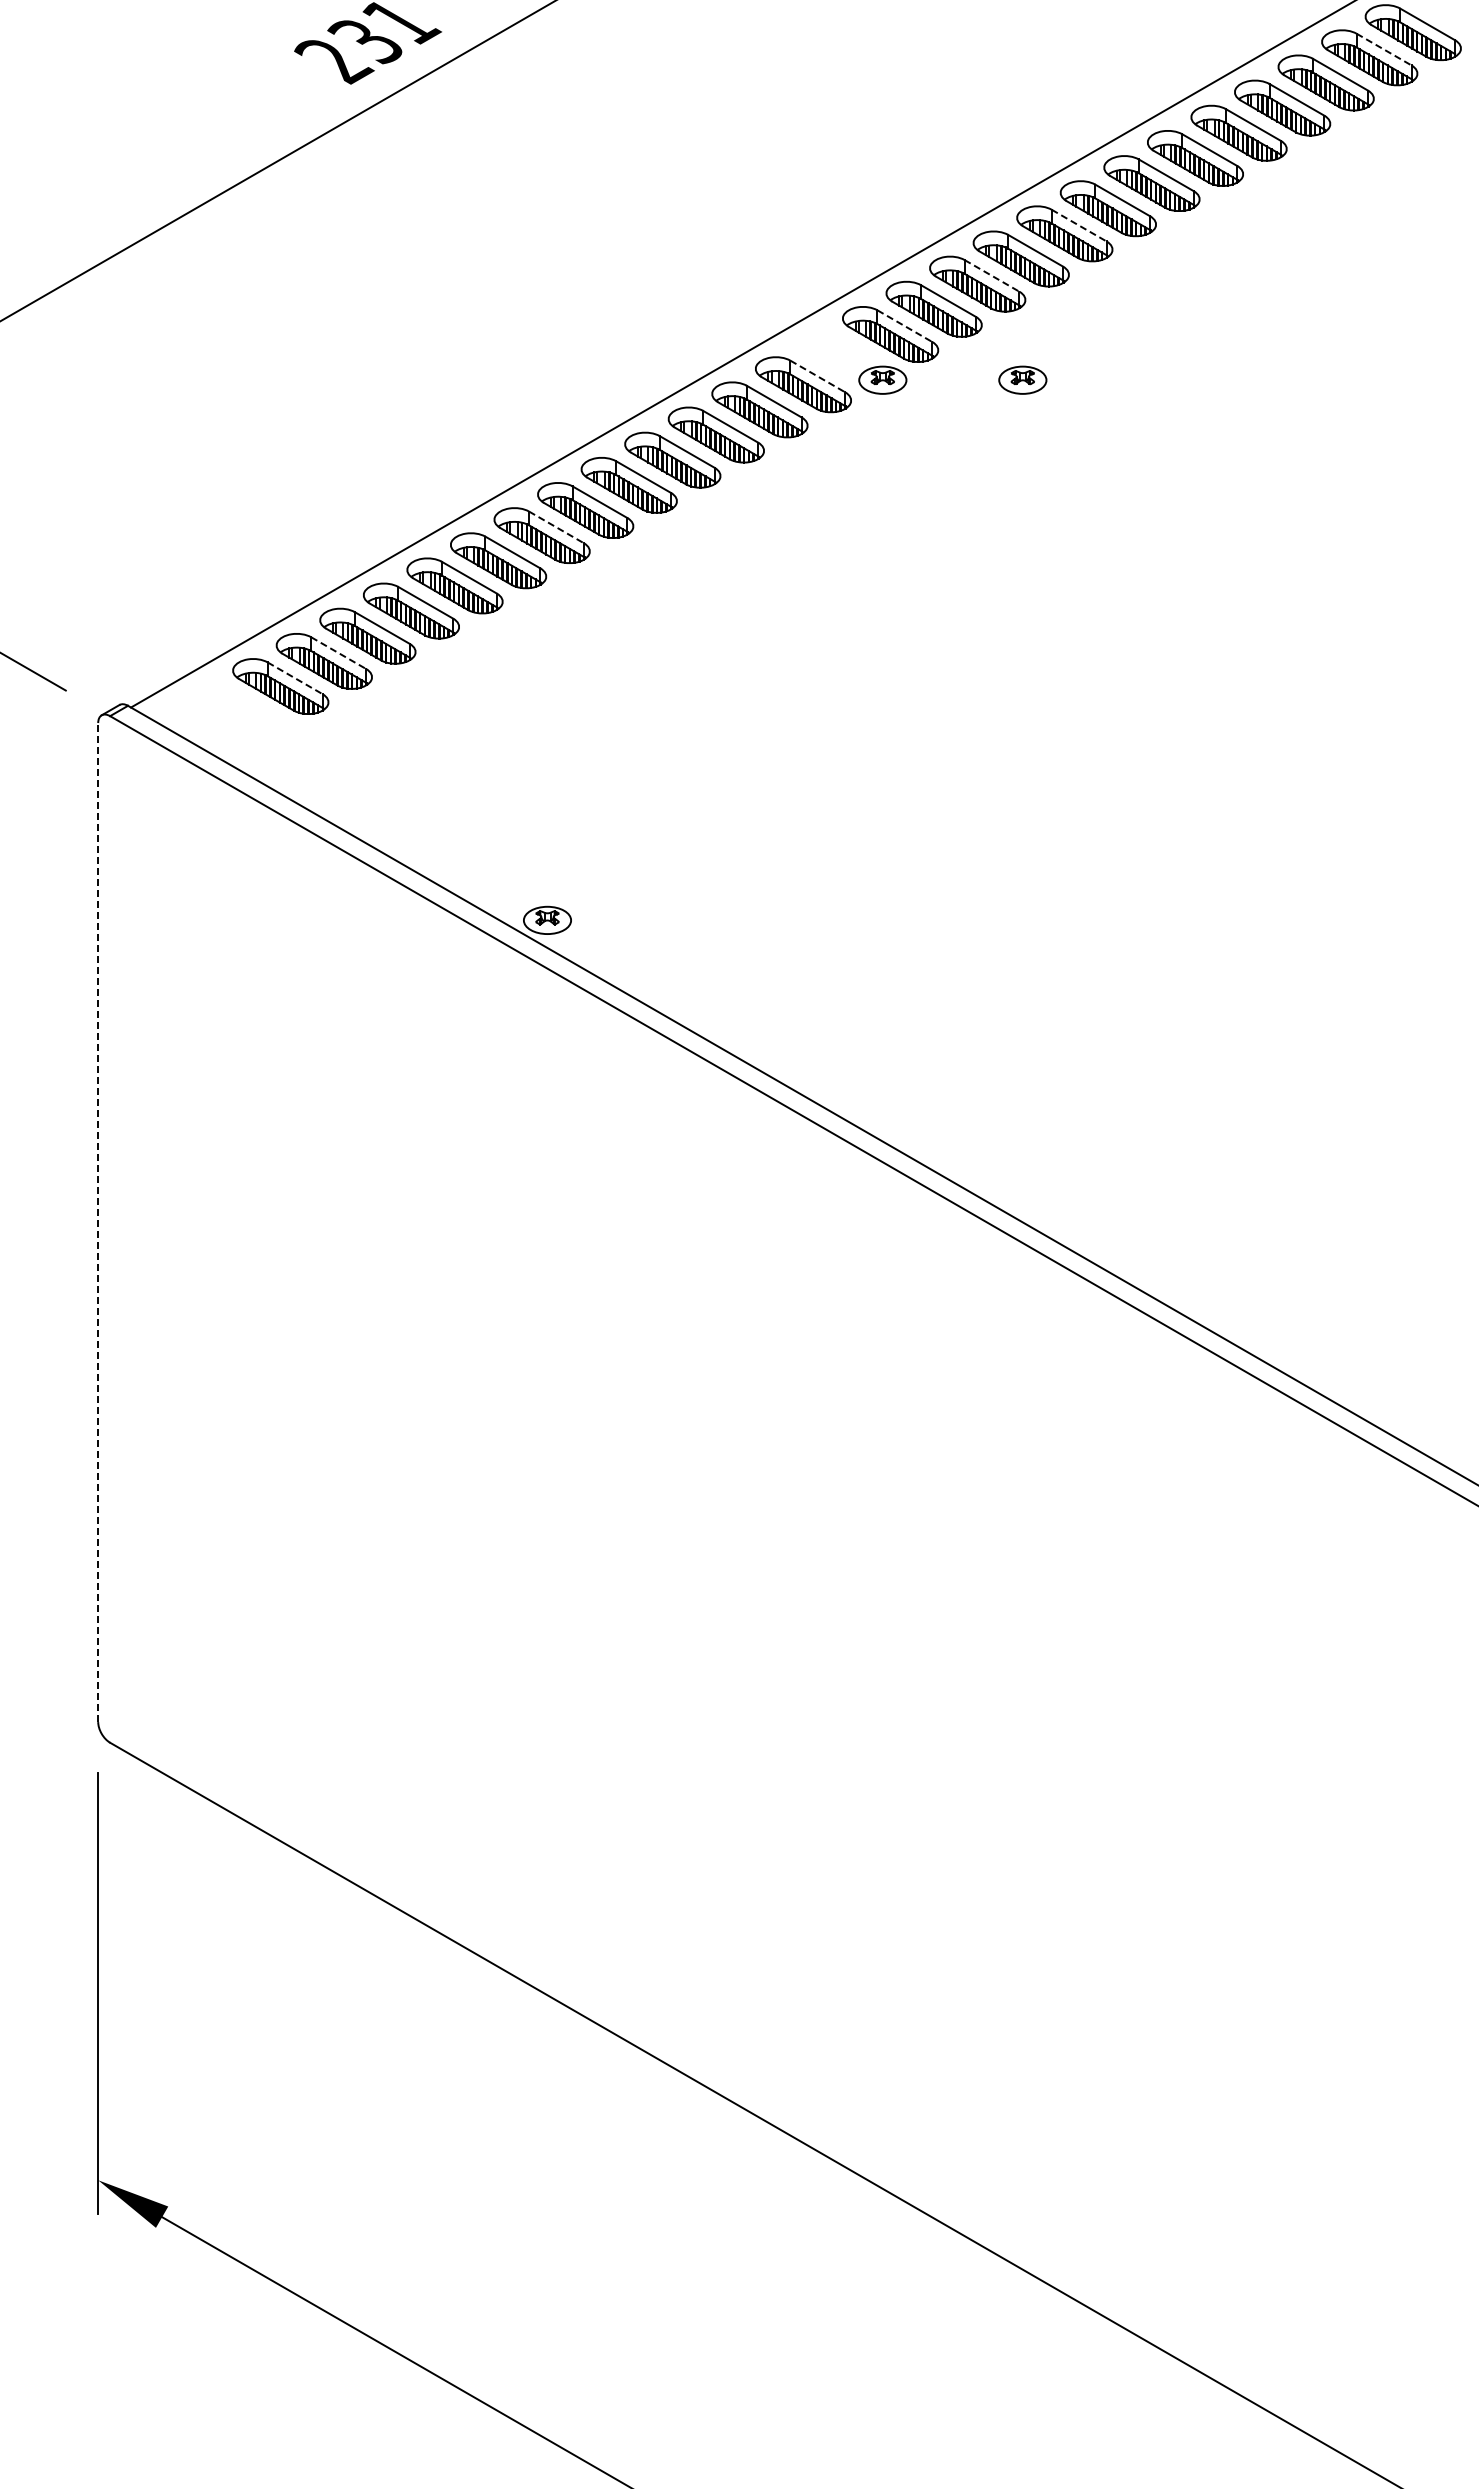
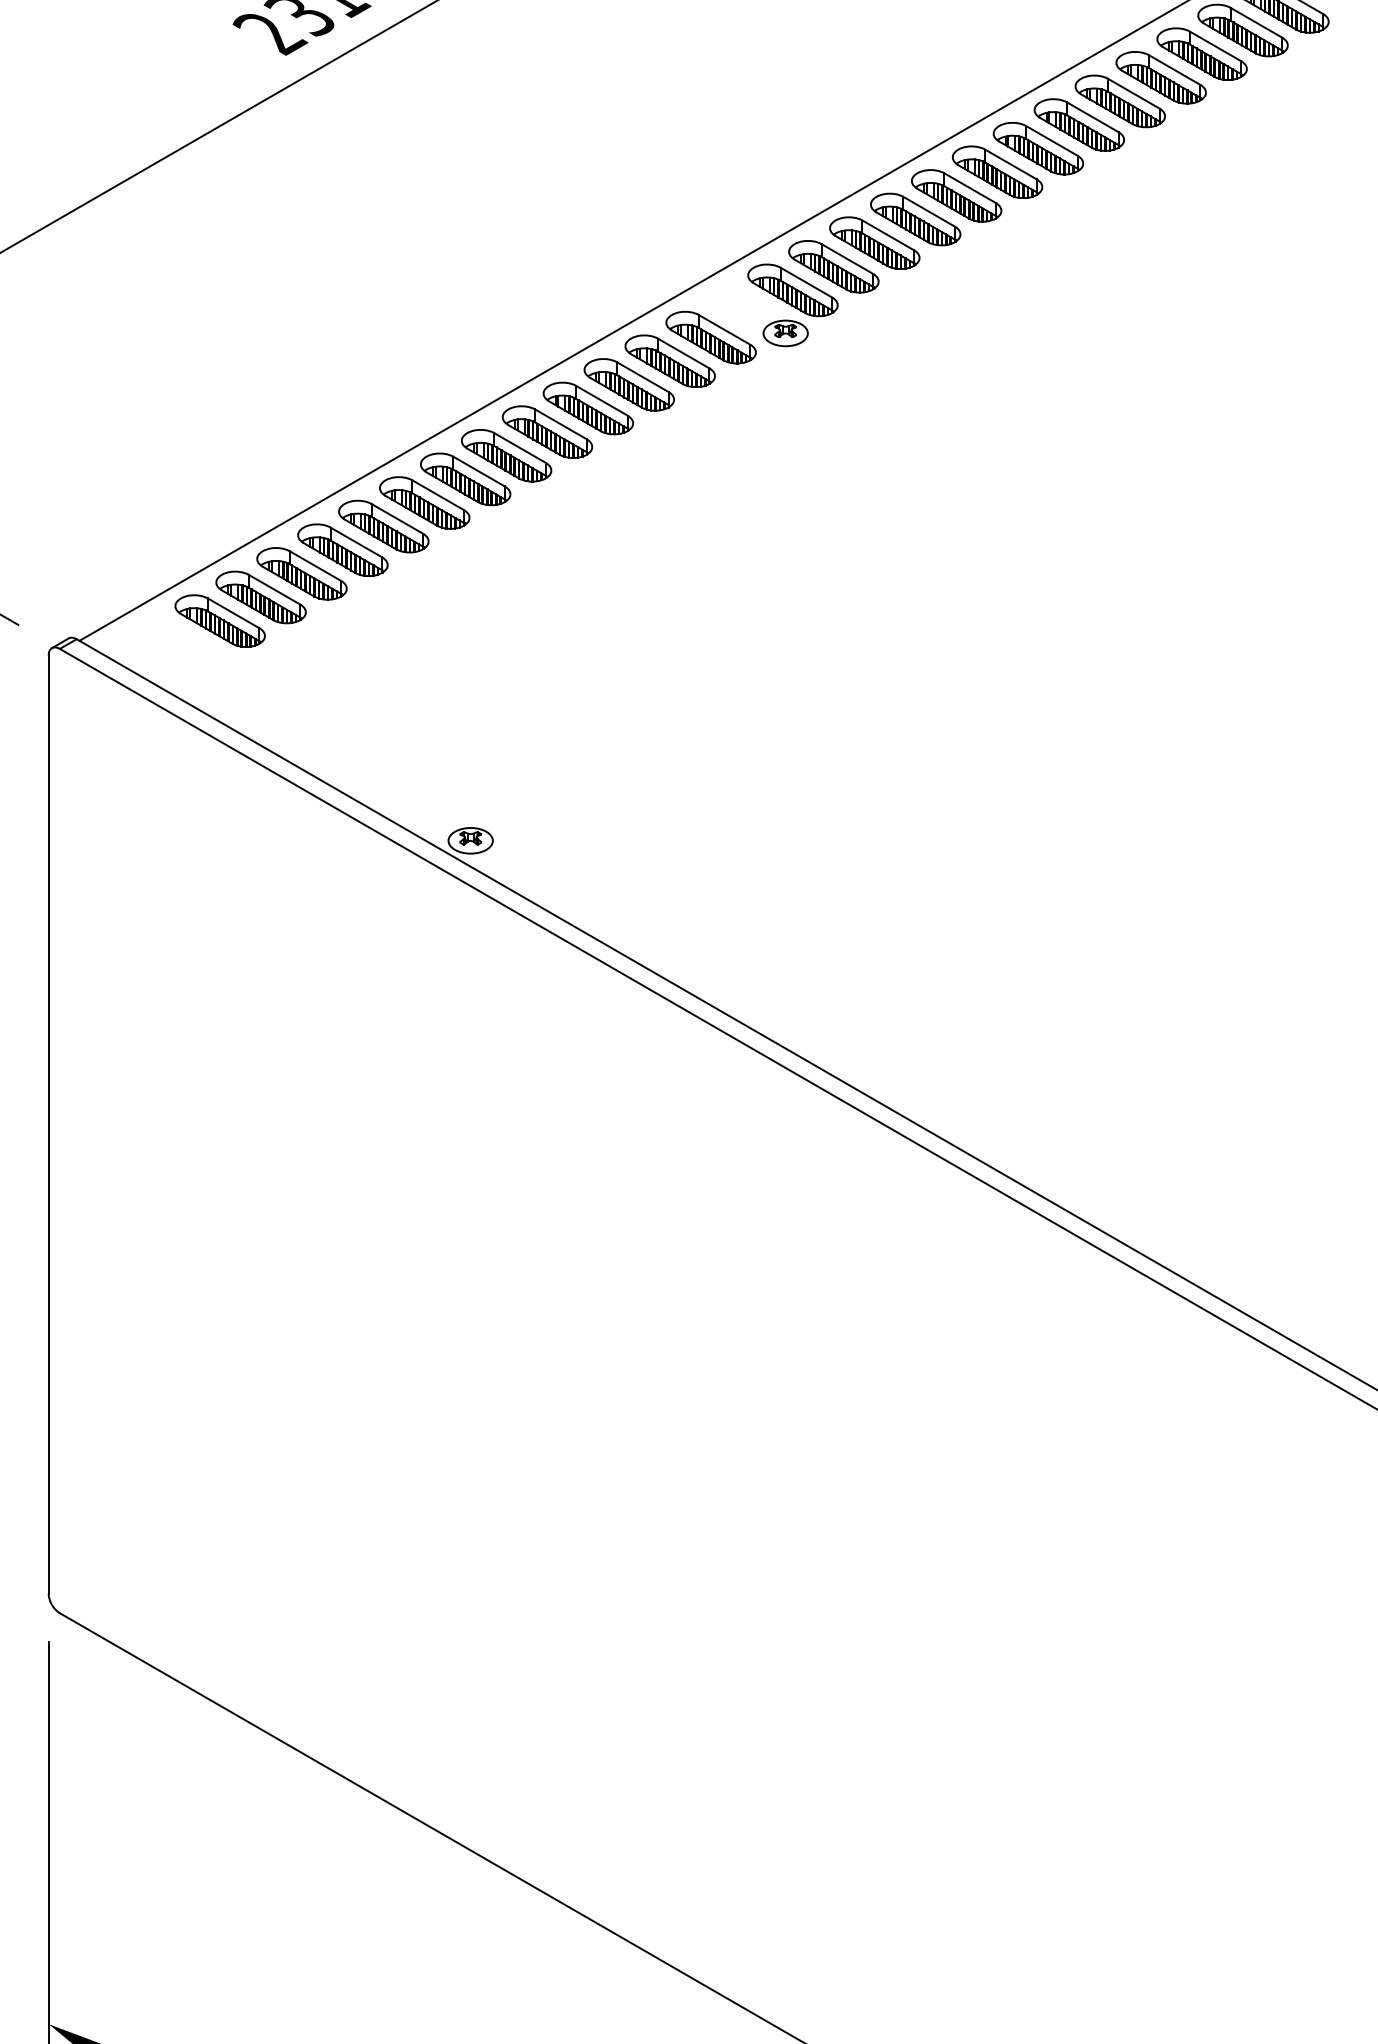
line: (1384, 49) -> (1256, 22), dashed -> solid
line: (1079, 225) -> (970, 188), dashed -> solid
line: (992, 275) -> (888, 235), dashed -> solid
line: (904, 326) -> (806, 282), dashed -> solid
line: (817, 376) -> (724, 329), dashed -> solid
part: (1022, 379) -> (916, 332), removed
line: (556, 527) -> (479, 471), dashed -> solid
line: (338, 653) -> (274, 590), dashed -> solid
line: (295, 678) -> (234, 613), dashed -> solid
line: (98, 1222) -> (48, 1124), dashed -> solid

